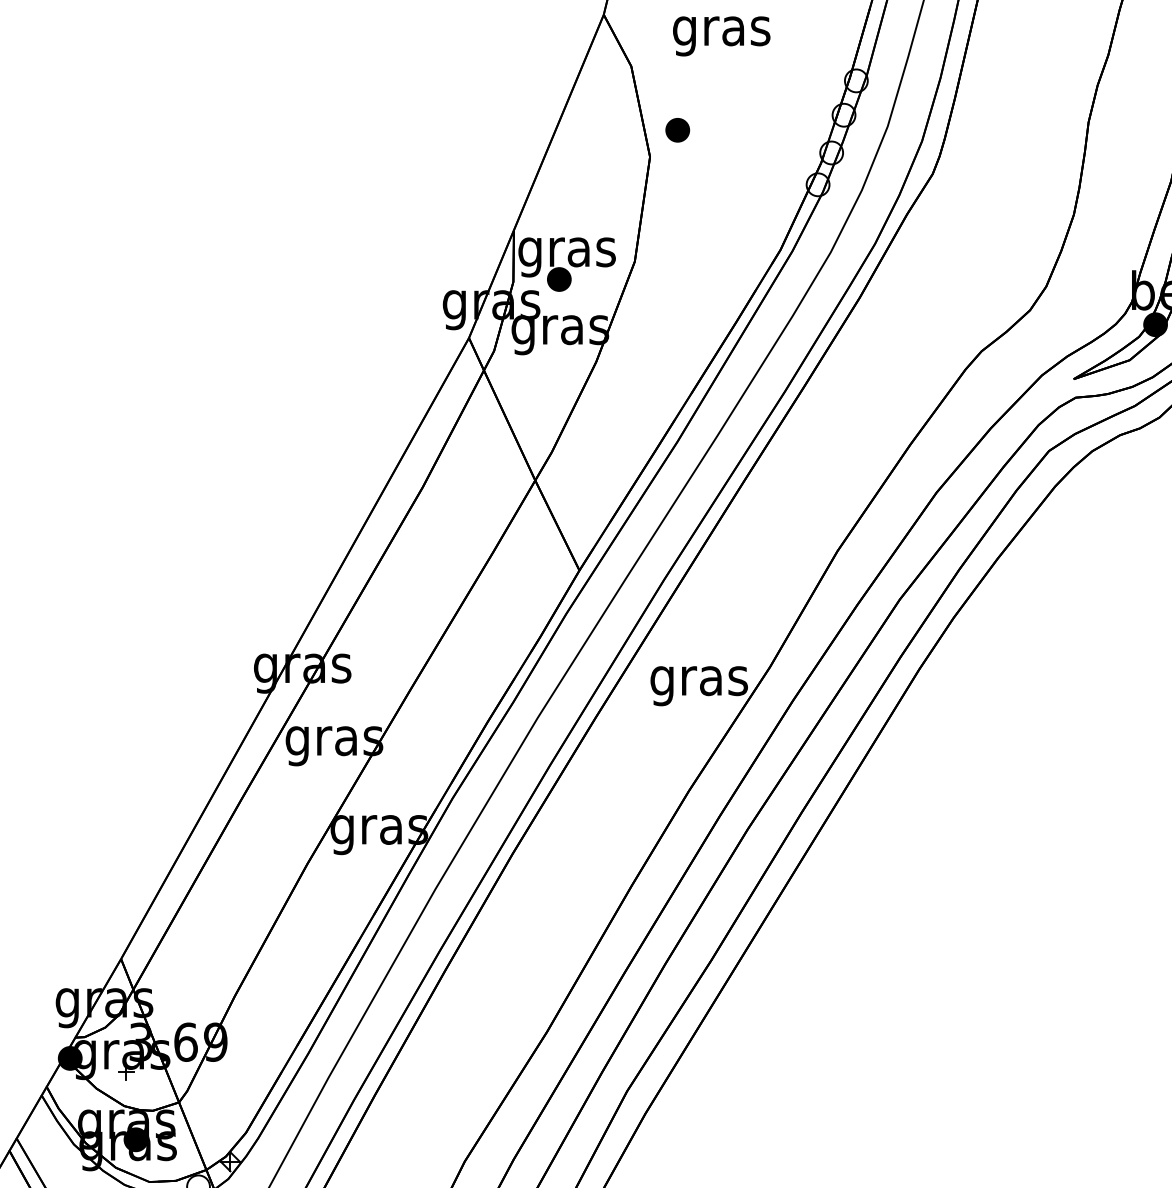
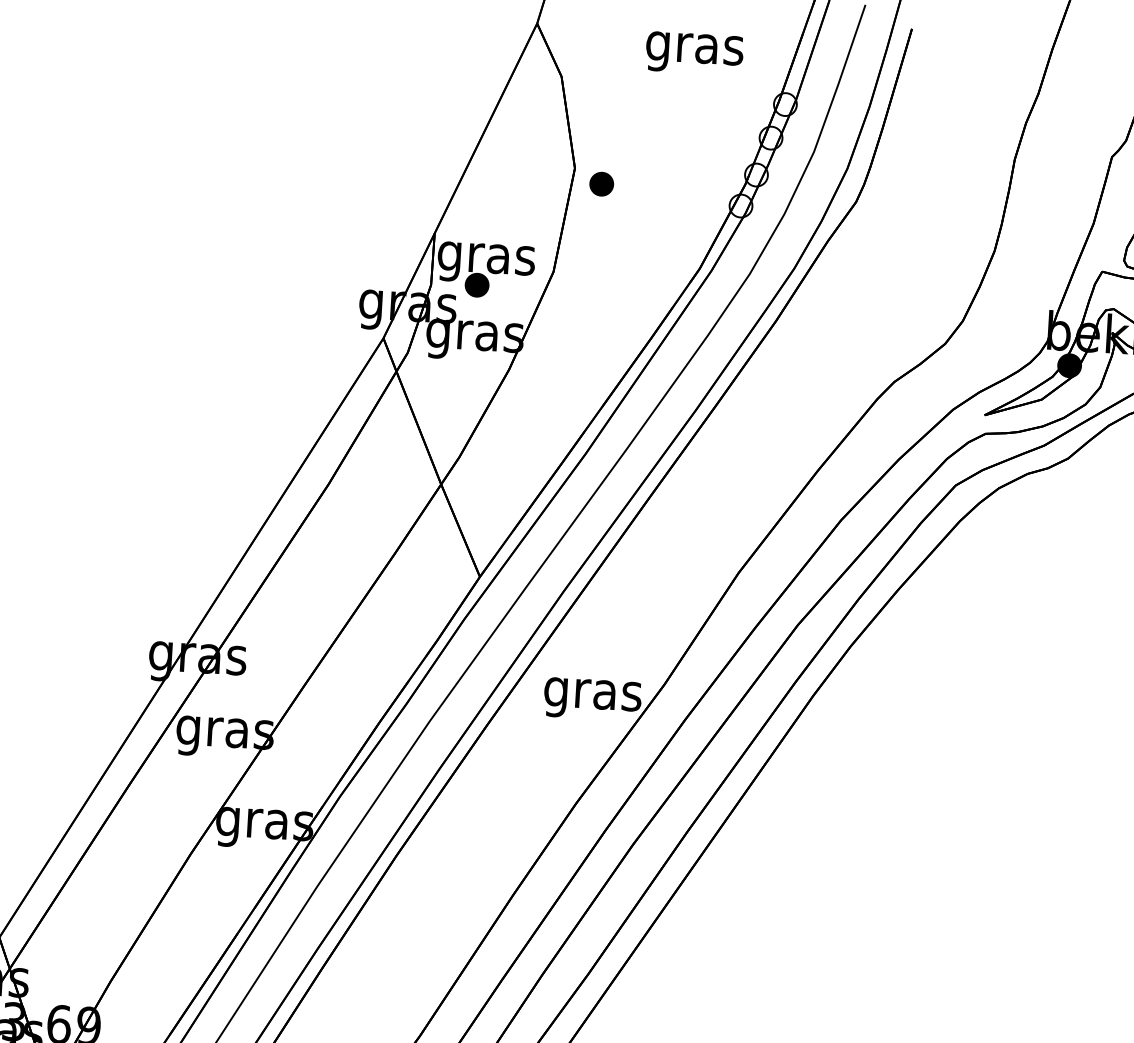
text: (721, 36) -> (694, 53), moved
part: (677, 130) -> (601, 184), moved

